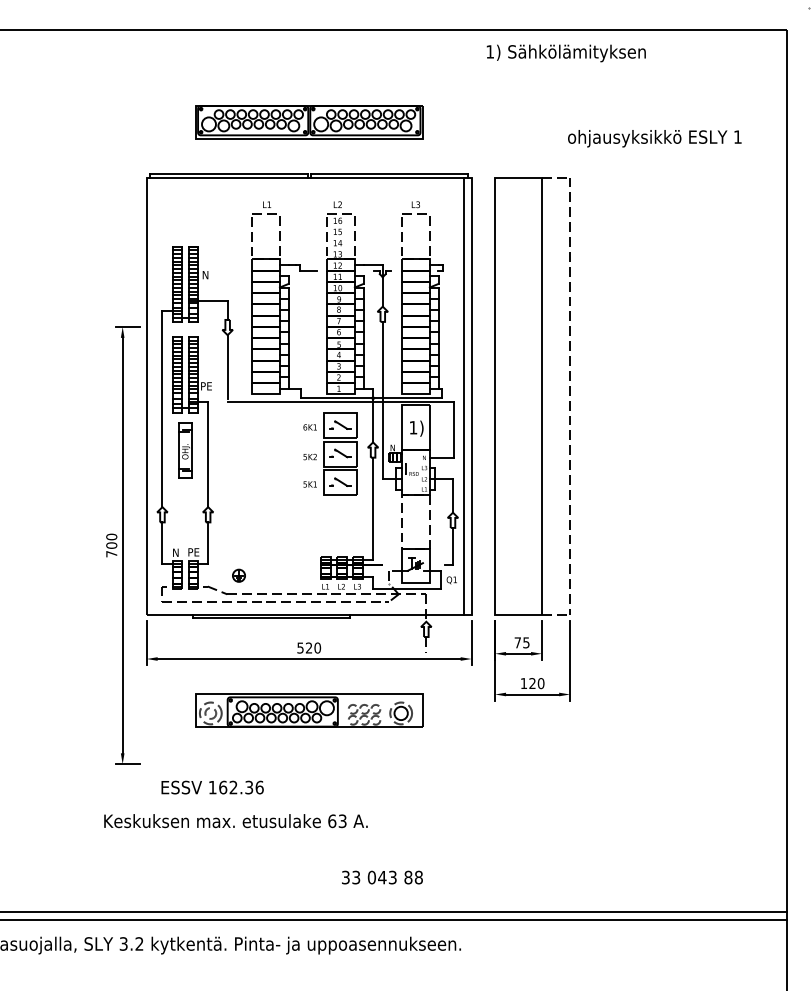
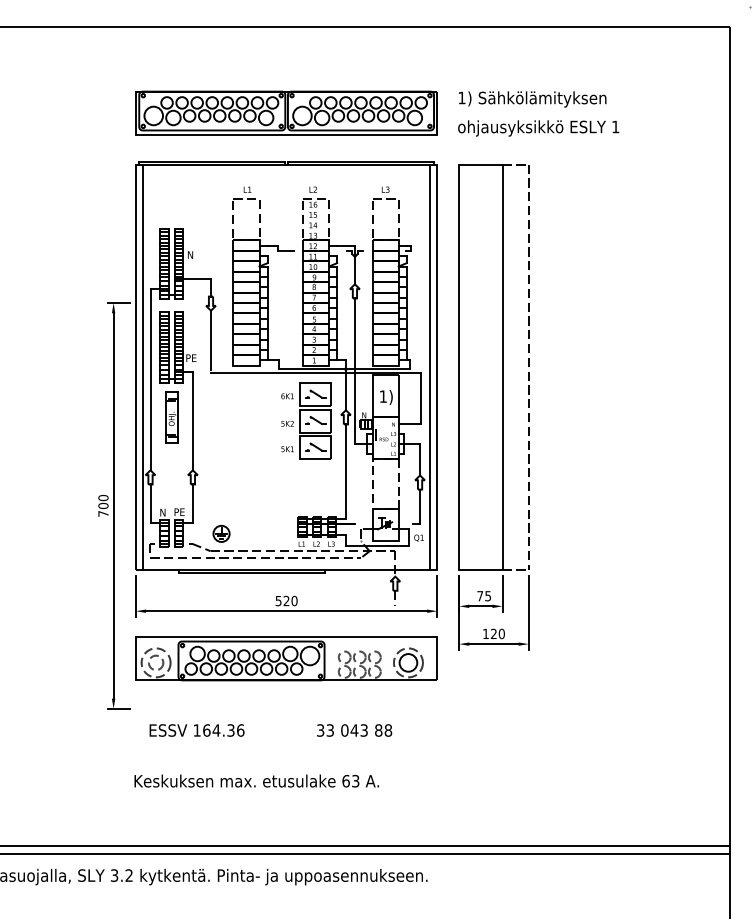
text: (565, 53) -> (531, 99), moved
part: (309, 122) -> (286, 113), size x1.43
text: (654, 138) -> (538, 128), moved
line: (154, 395) -> (143, 366), added
part: (238, 575) -> (221, 533), size x1.43
part: (309, 710) -> (286, 658), size x1.43
text: (233, 787) -> (216, 730), 162.36 -> 164.36
text: (235, 821) -> (256, 781), moved
text: (382, 877) -> (354, 730), moved

